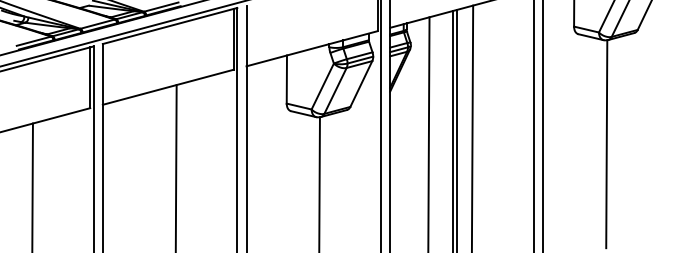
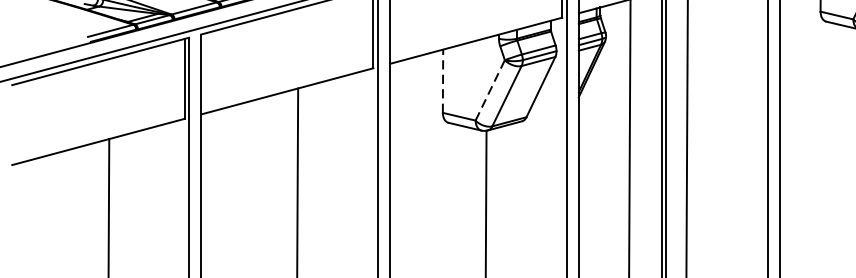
line: (286, 79) -> (442, 81), solid -> dashed
line: (322, 86) -> (489, 90), solid -> dashed

